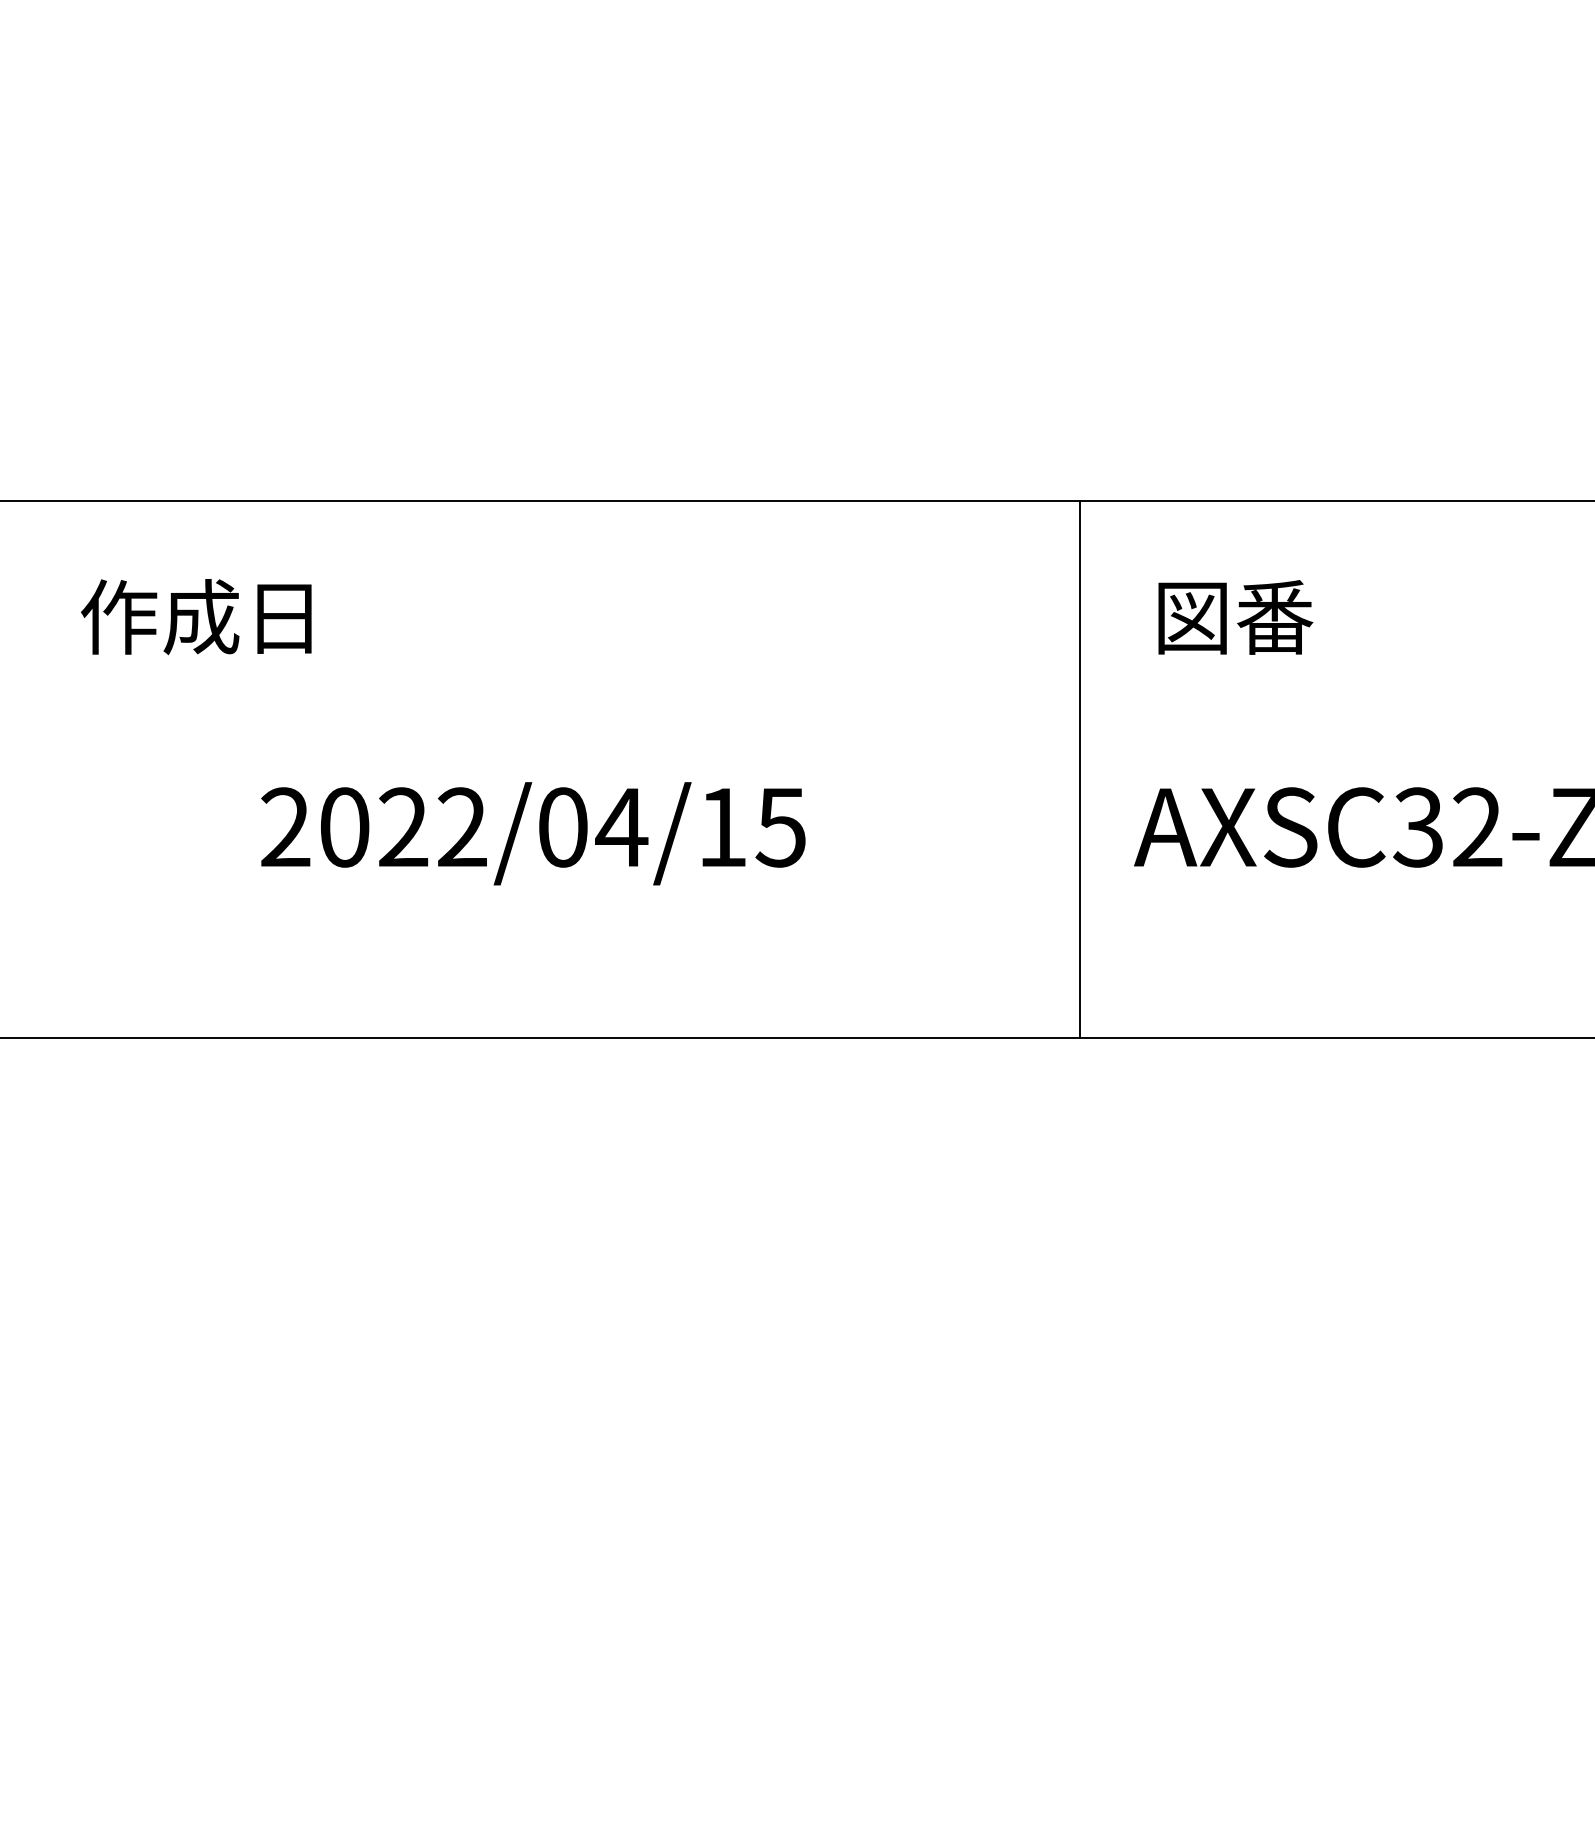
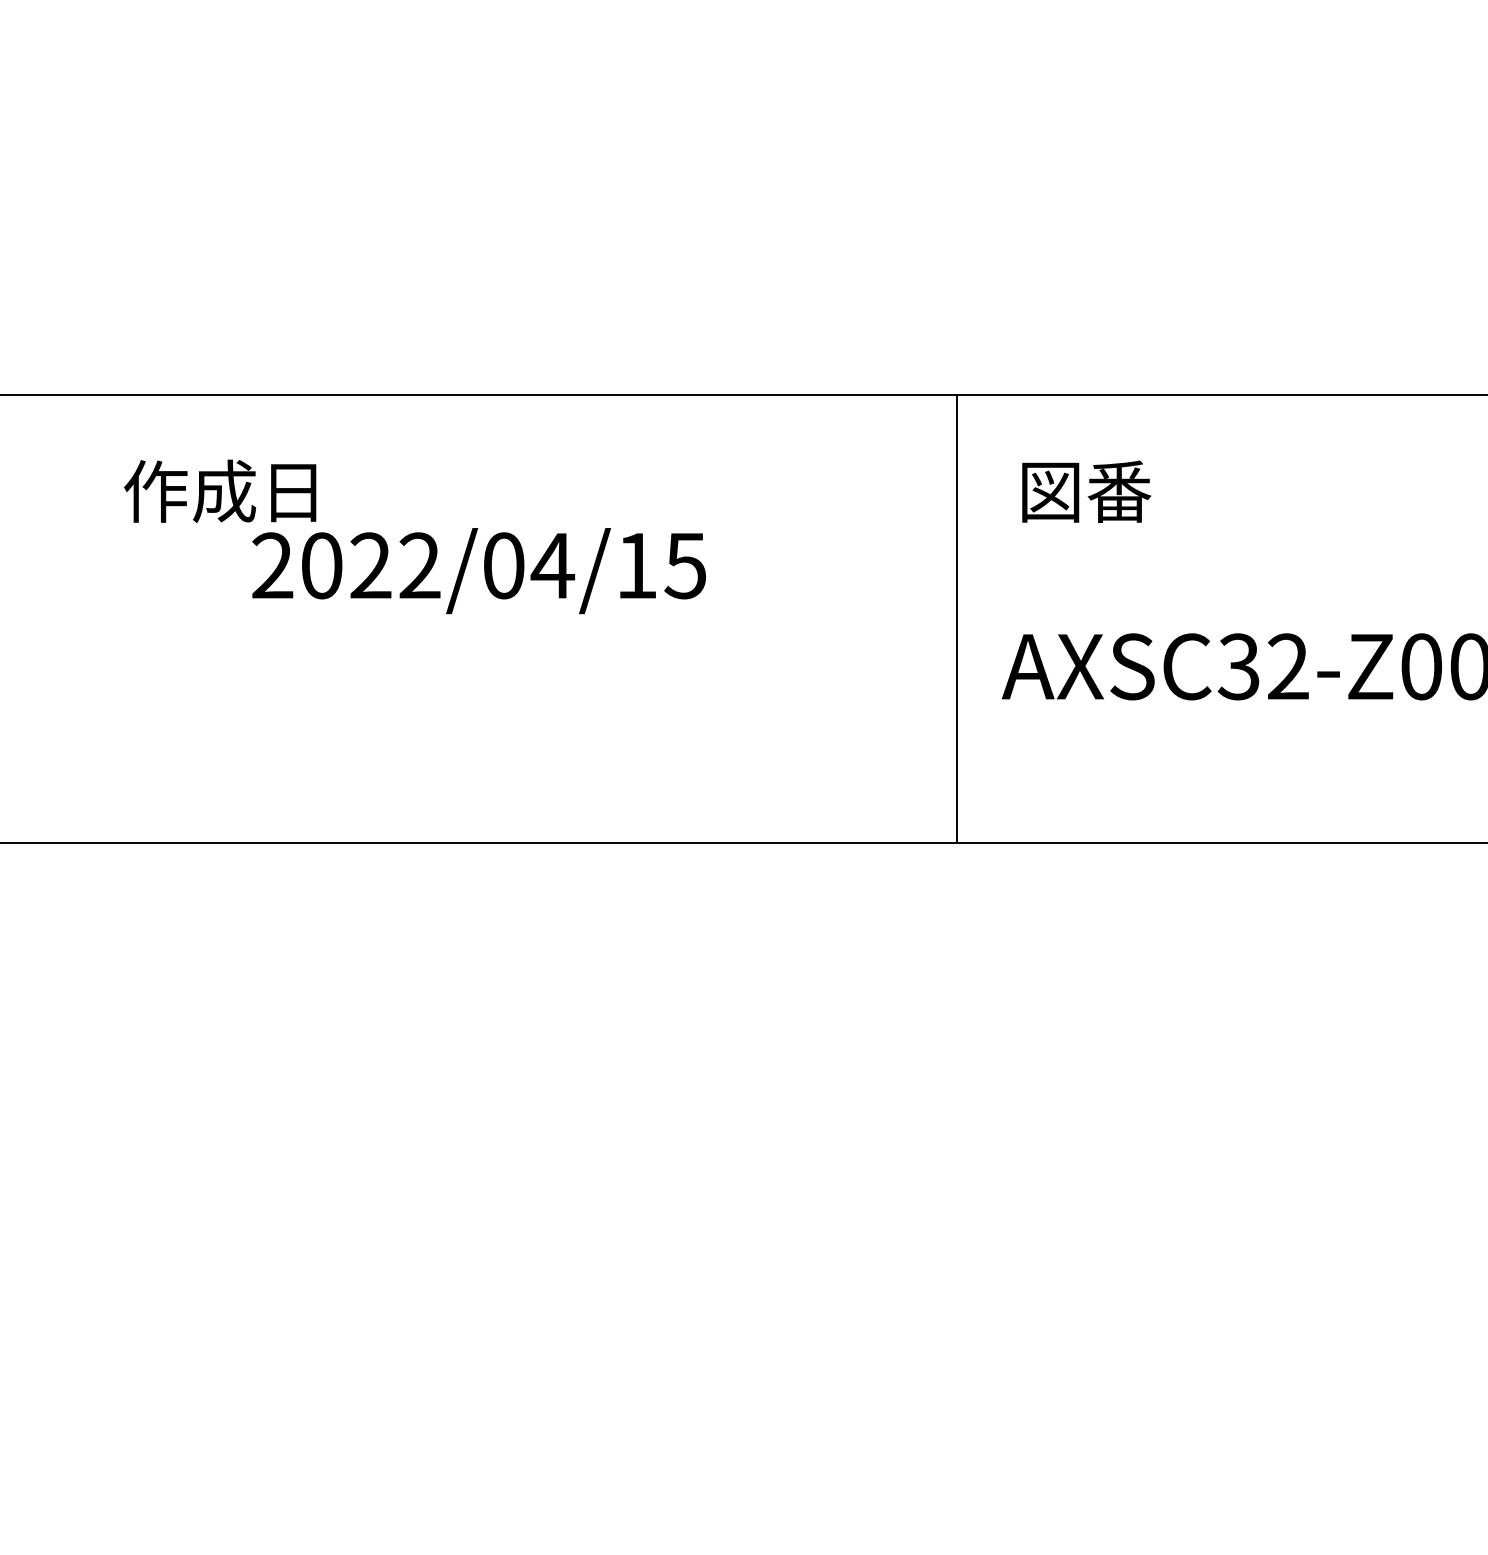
text: (532, 834) -> (478, 571), moved

